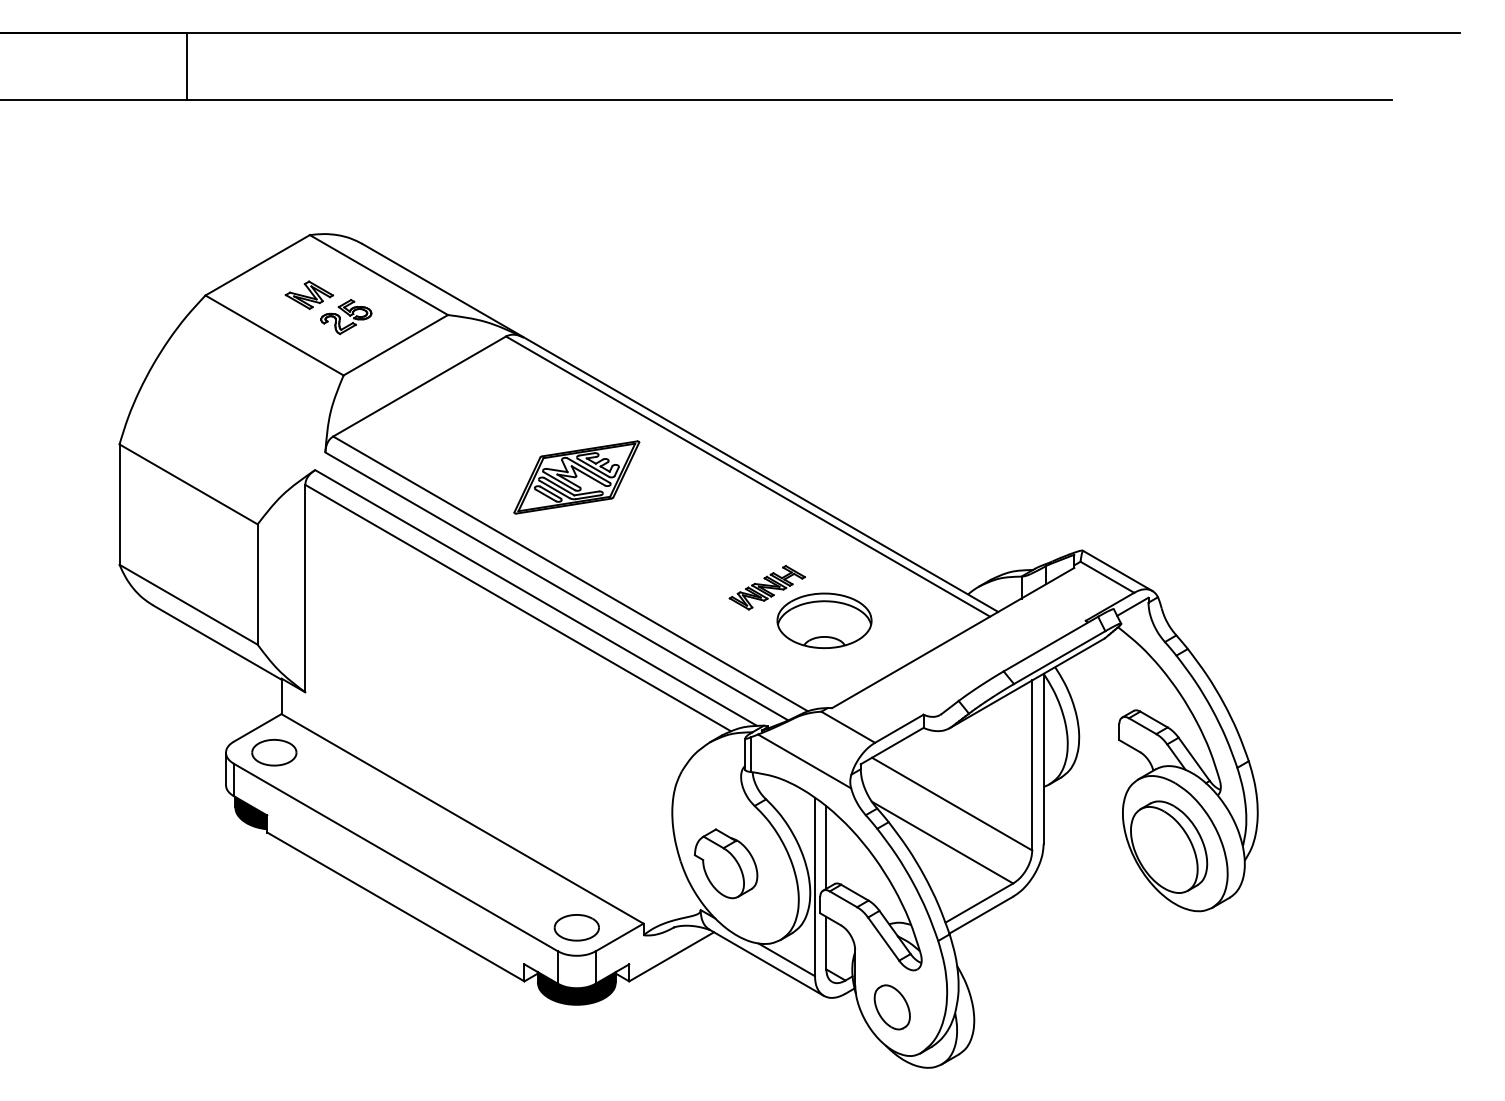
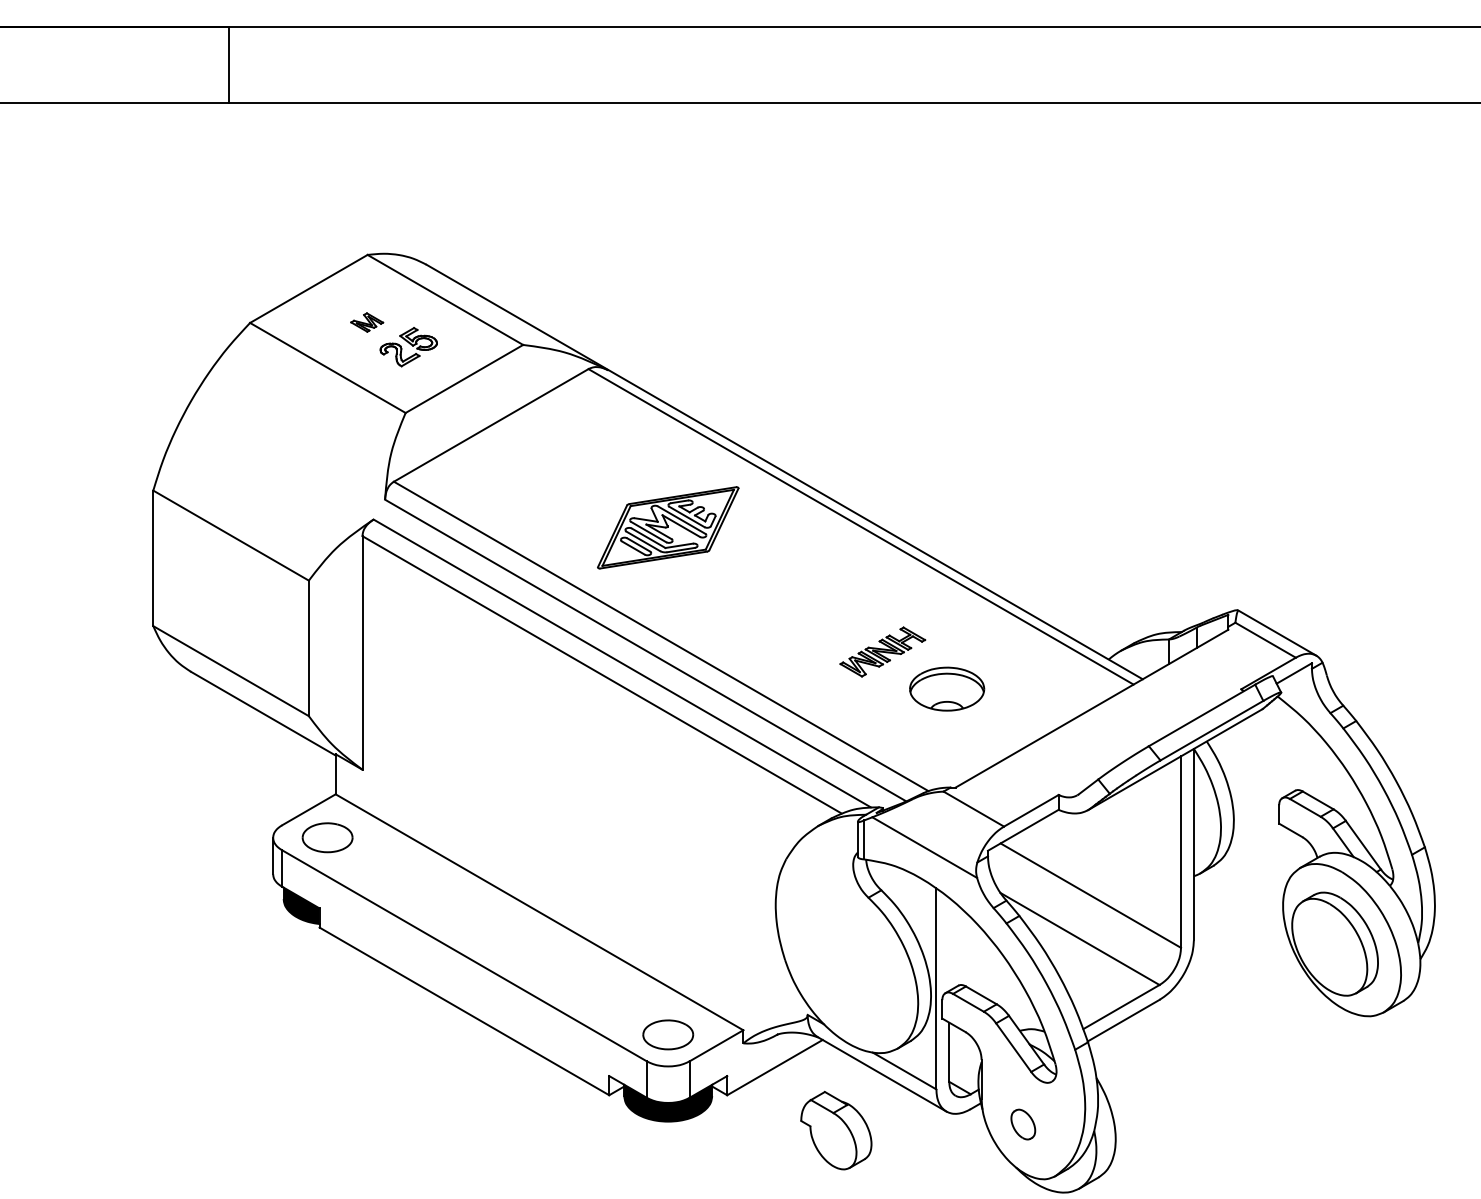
part: (309, 294) -> (367, 321), size x0.6
part: (824, 620) -> (947, 688), size x0.7
line: (826, 847) -> (949, 944), removed
part: (726, 863) -> (836, 1130), moved
part: (891, 1007) -> (1022, 1124), size x0.6

